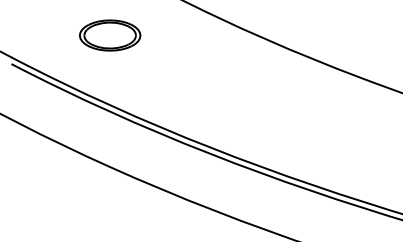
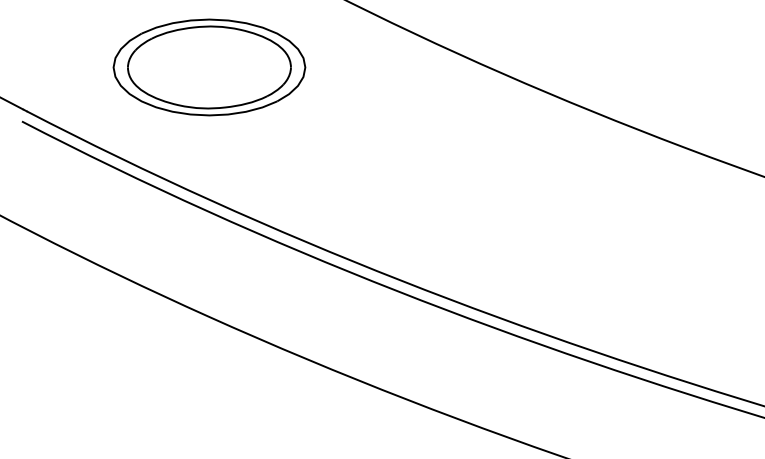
part: (109, 35) -> (207, 67), size x1.67

